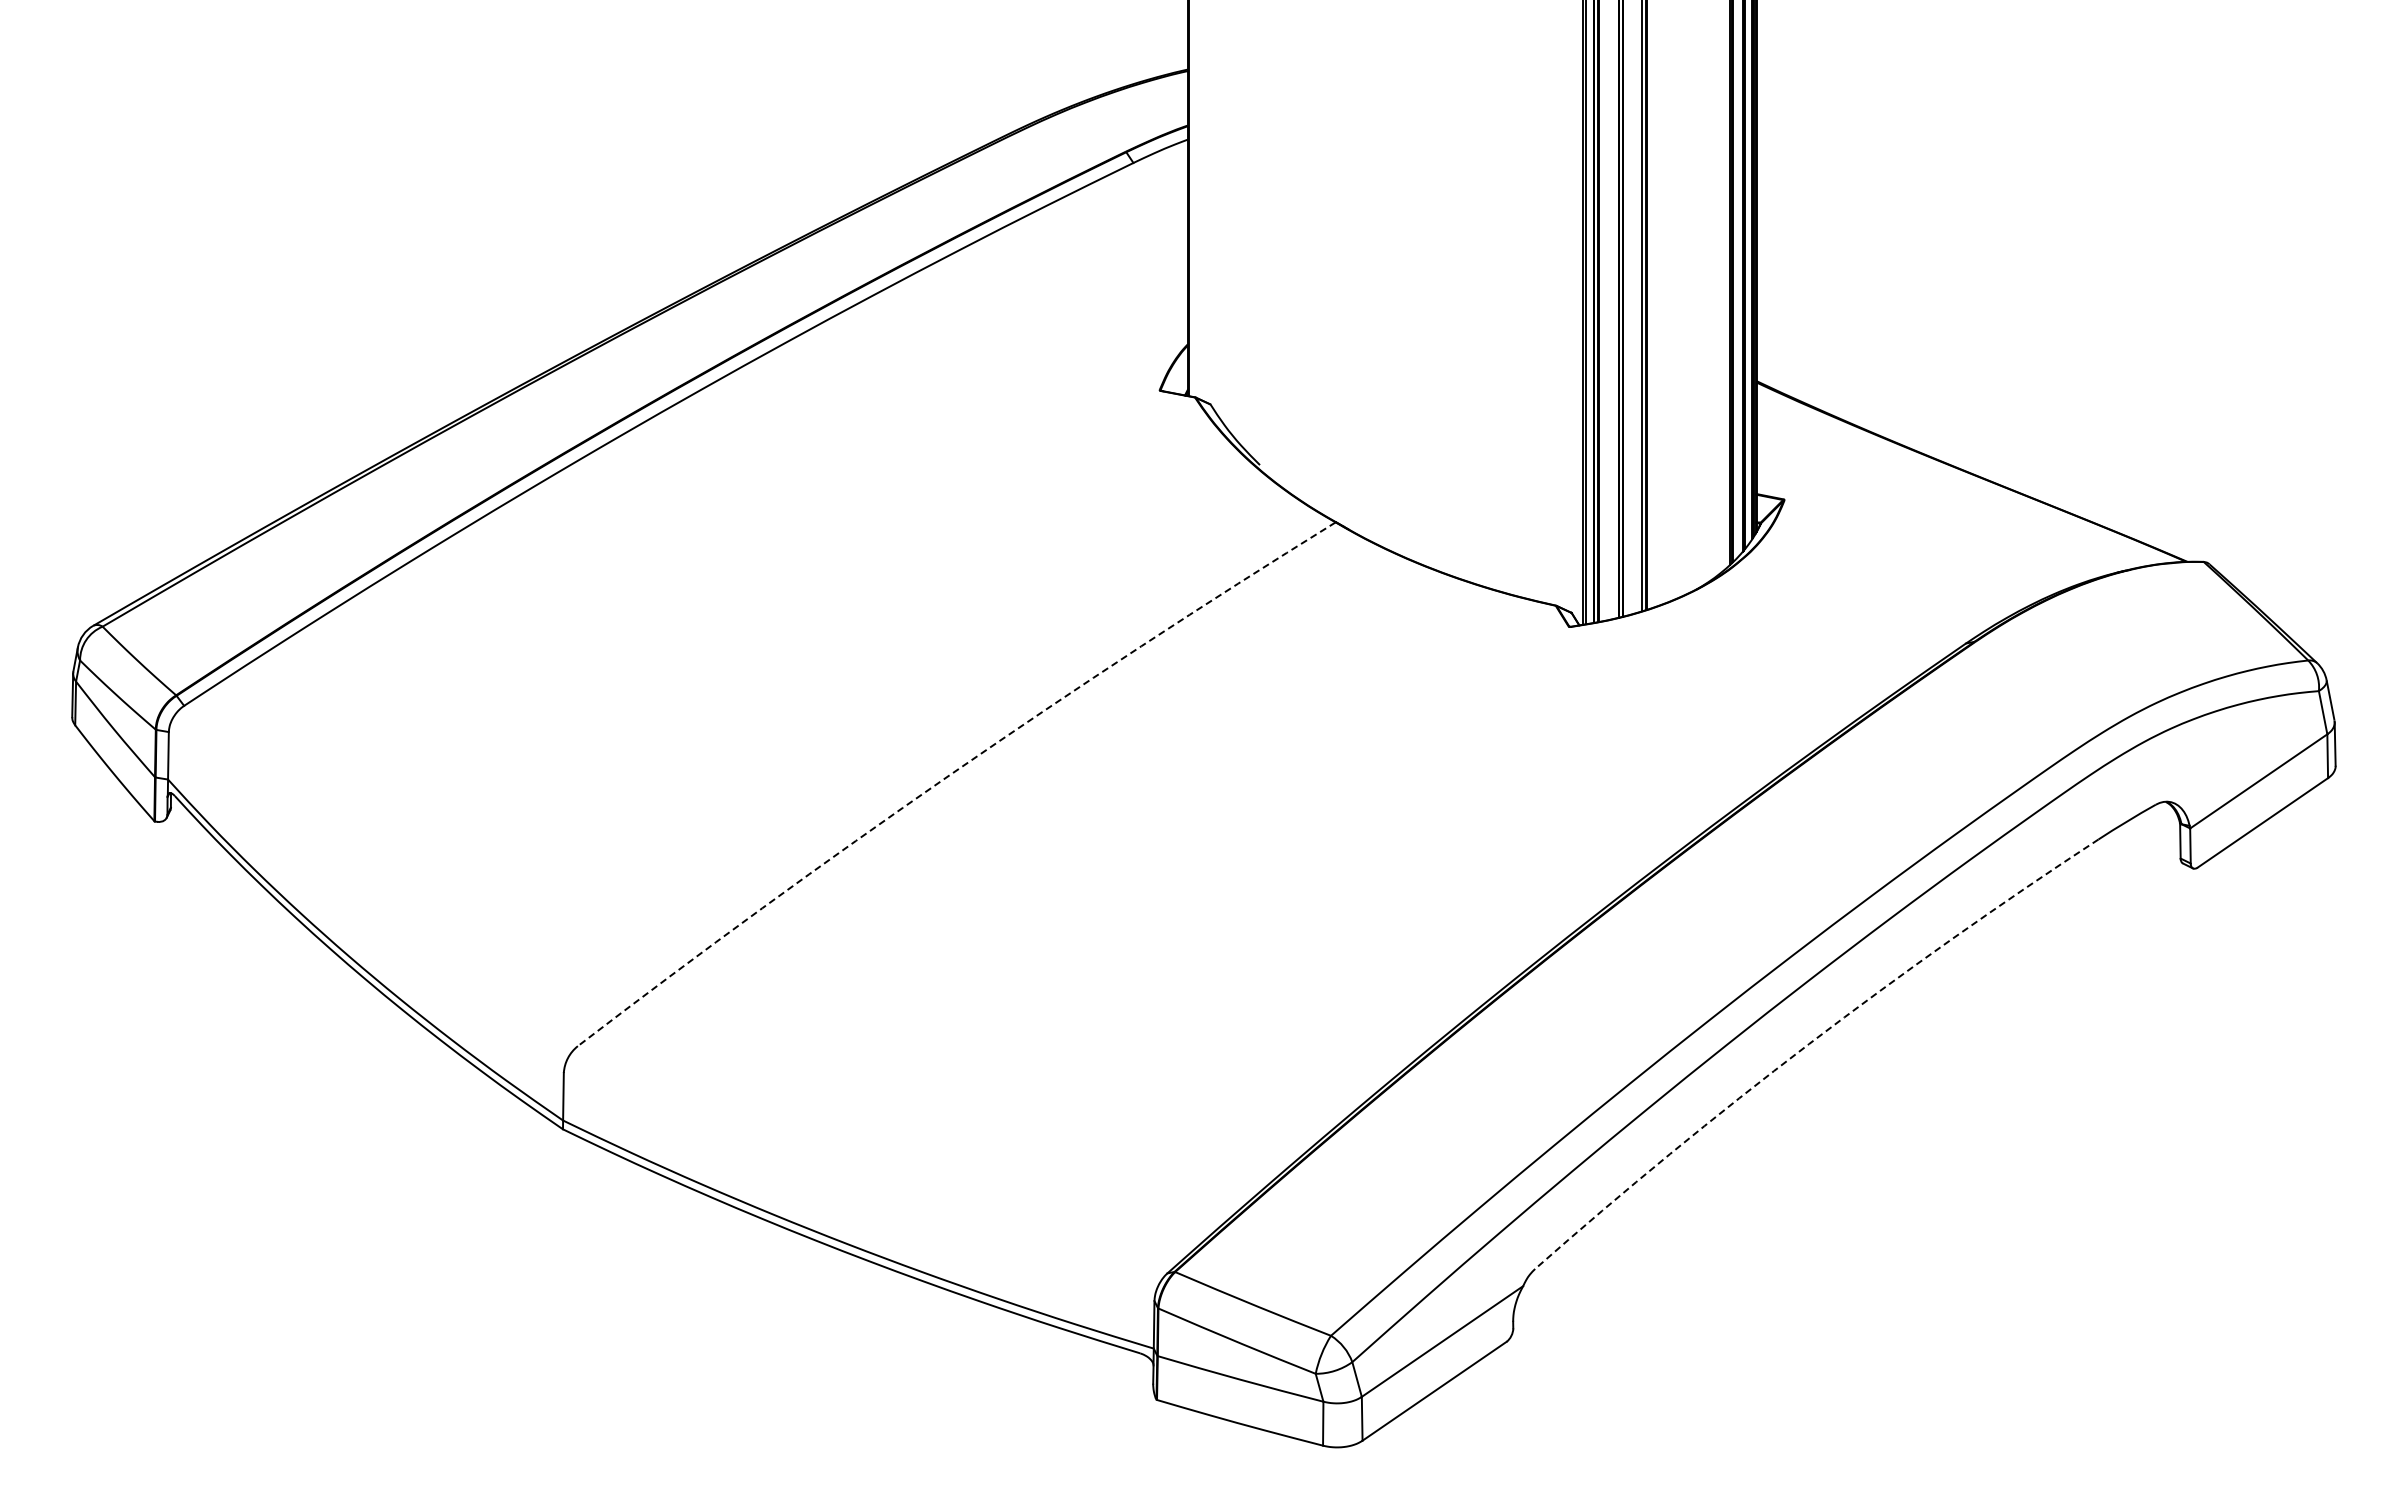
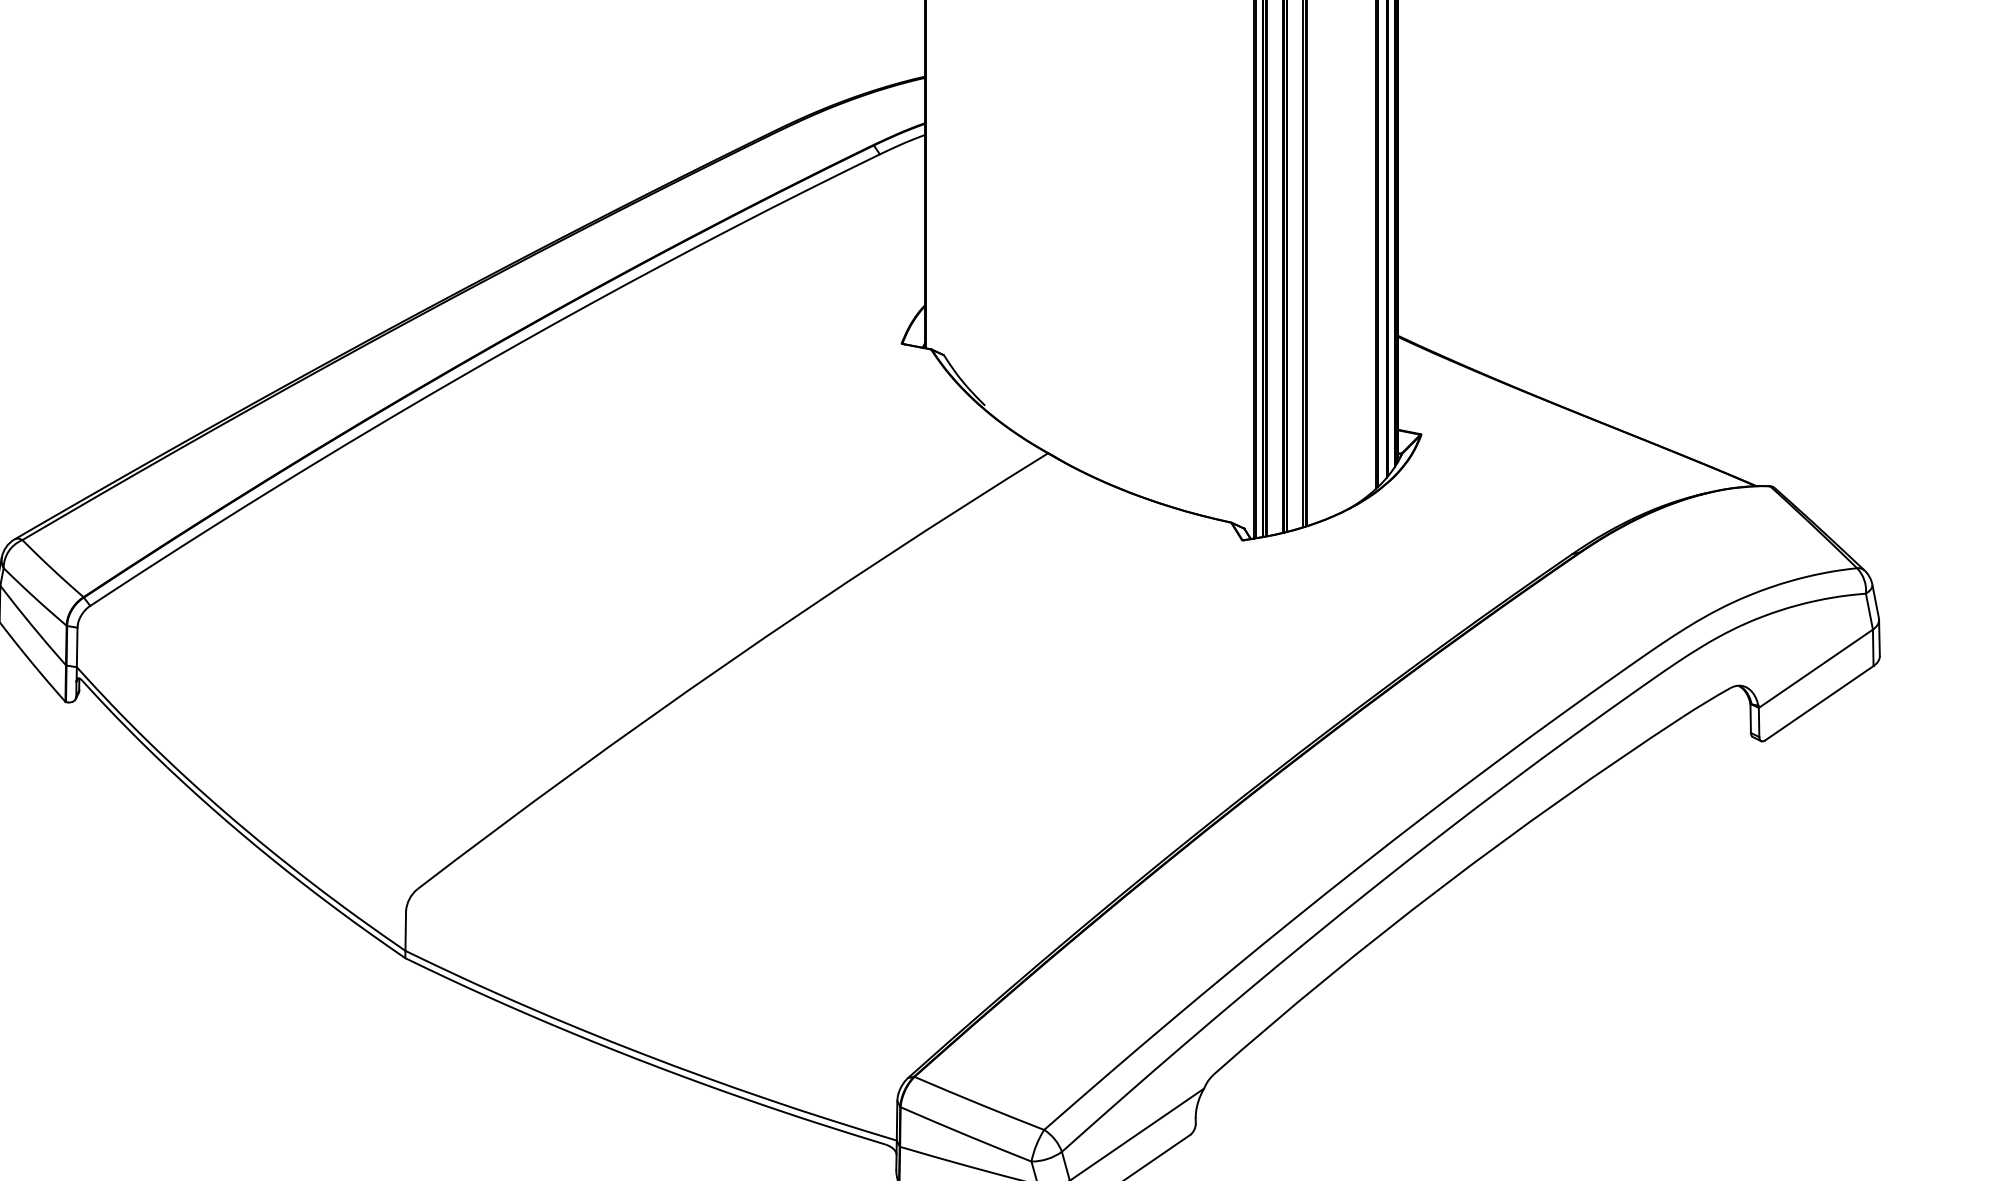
arc: (950, 774) -> (727, 663), dashed -> solid
arc: (1809, 1044) -> (1442, 887), dashed -> solid

